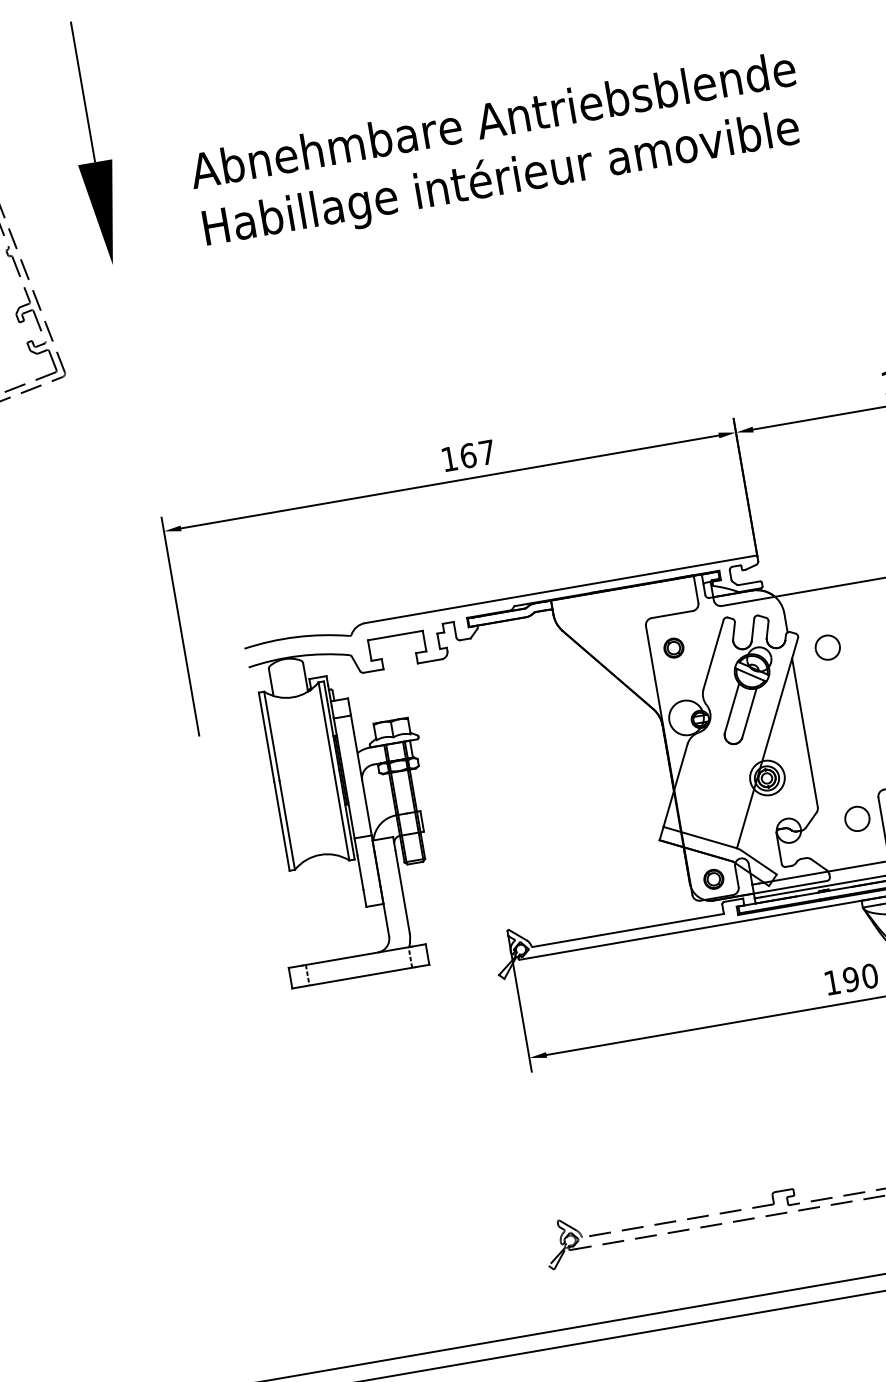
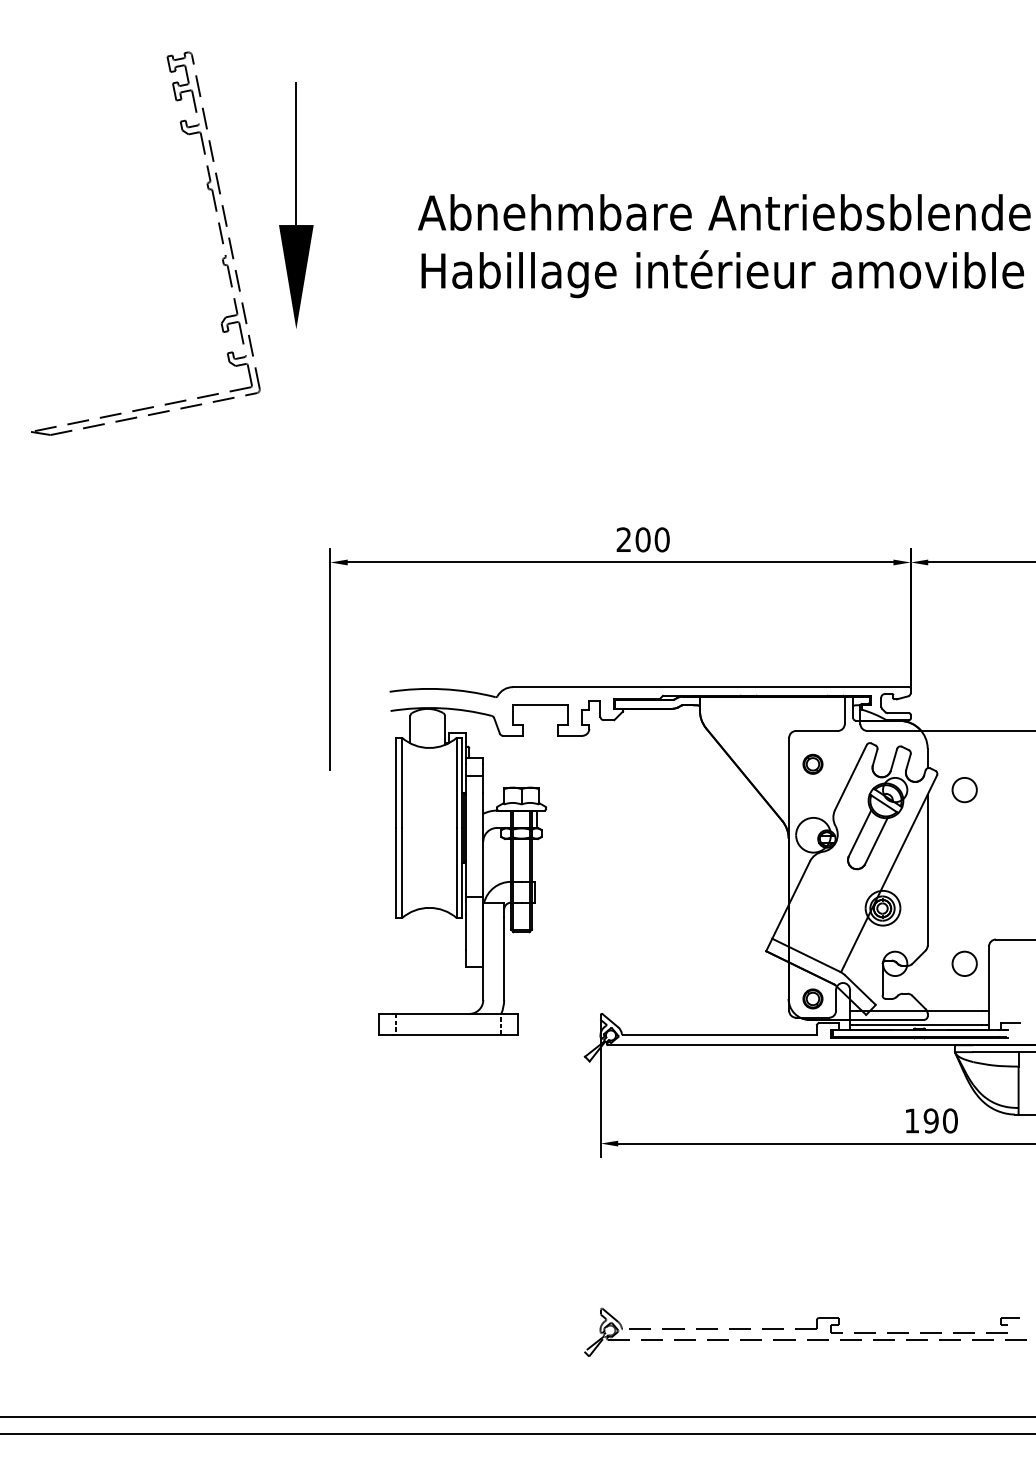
part: (91, 142) -> (296, 205), moved
text: (467, 455) -> (642, 539), 167 -> 200

